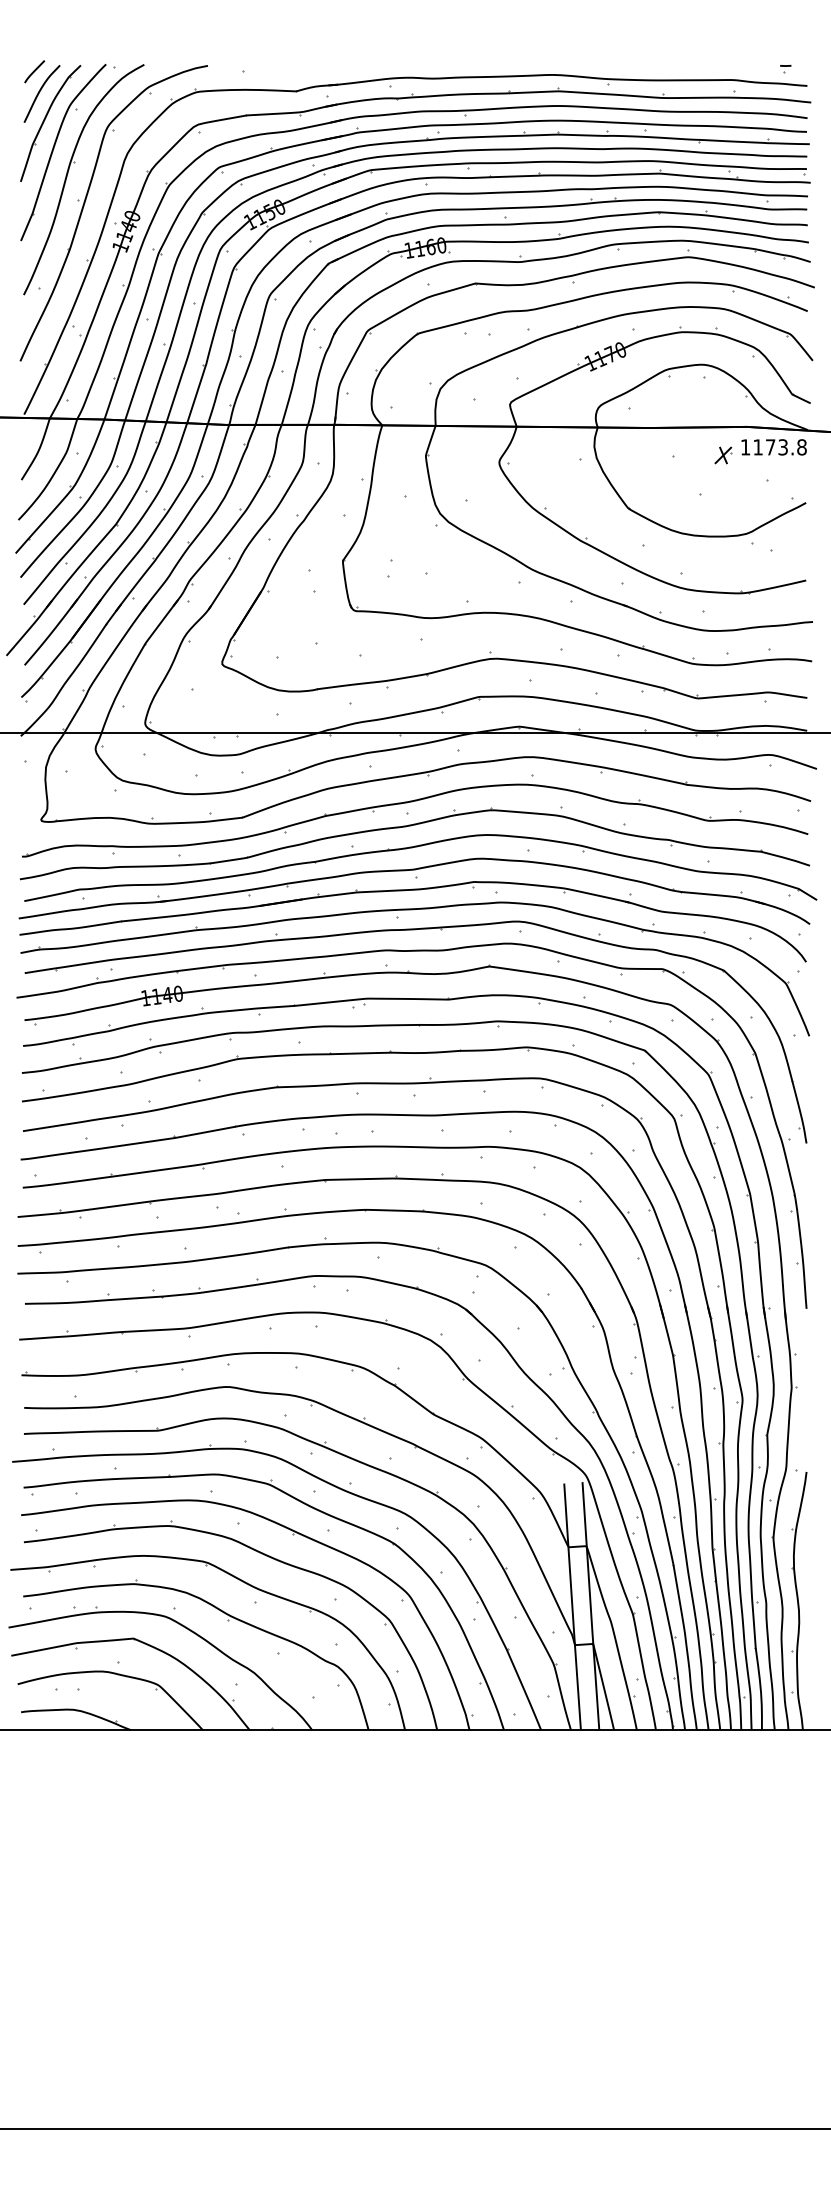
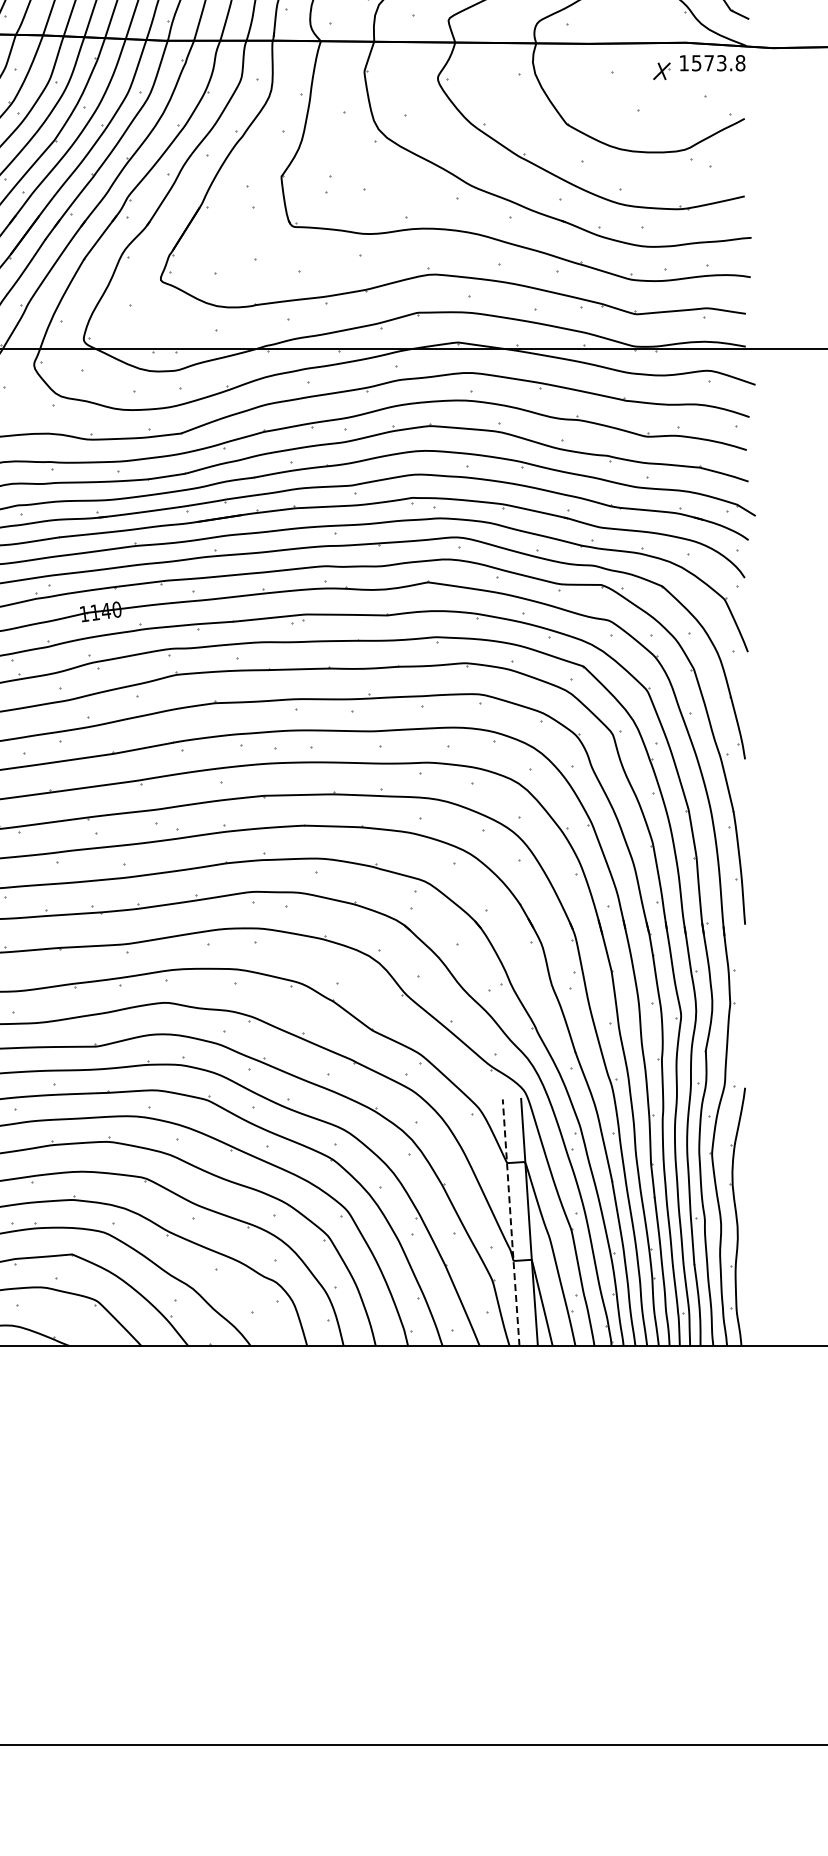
text: (757, 447) -> (696, 63), 1173.8 -> 1573.8
line: (572, 1607) -> (511, 1223), solid -> dashed

